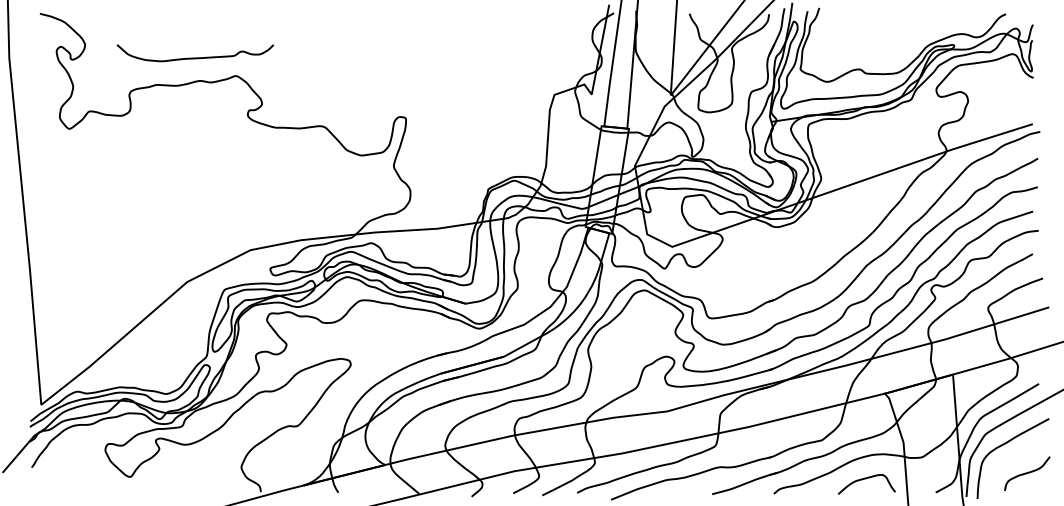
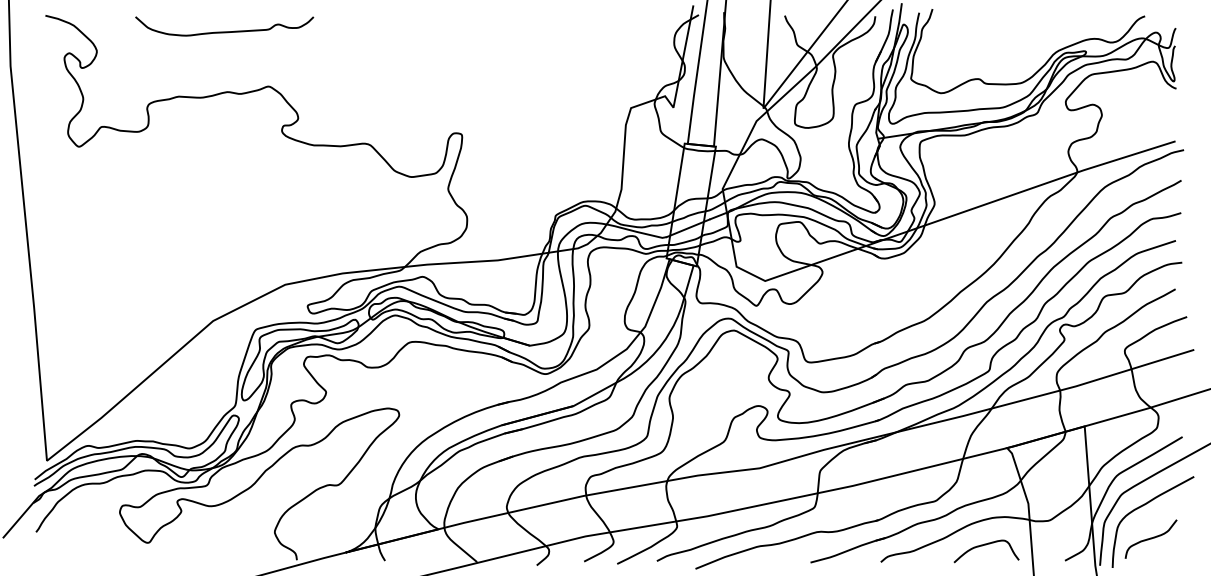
curve: (195, 57) -> (224, 31), moved
curve: (1027, 473) -> (1151, 538), moved

